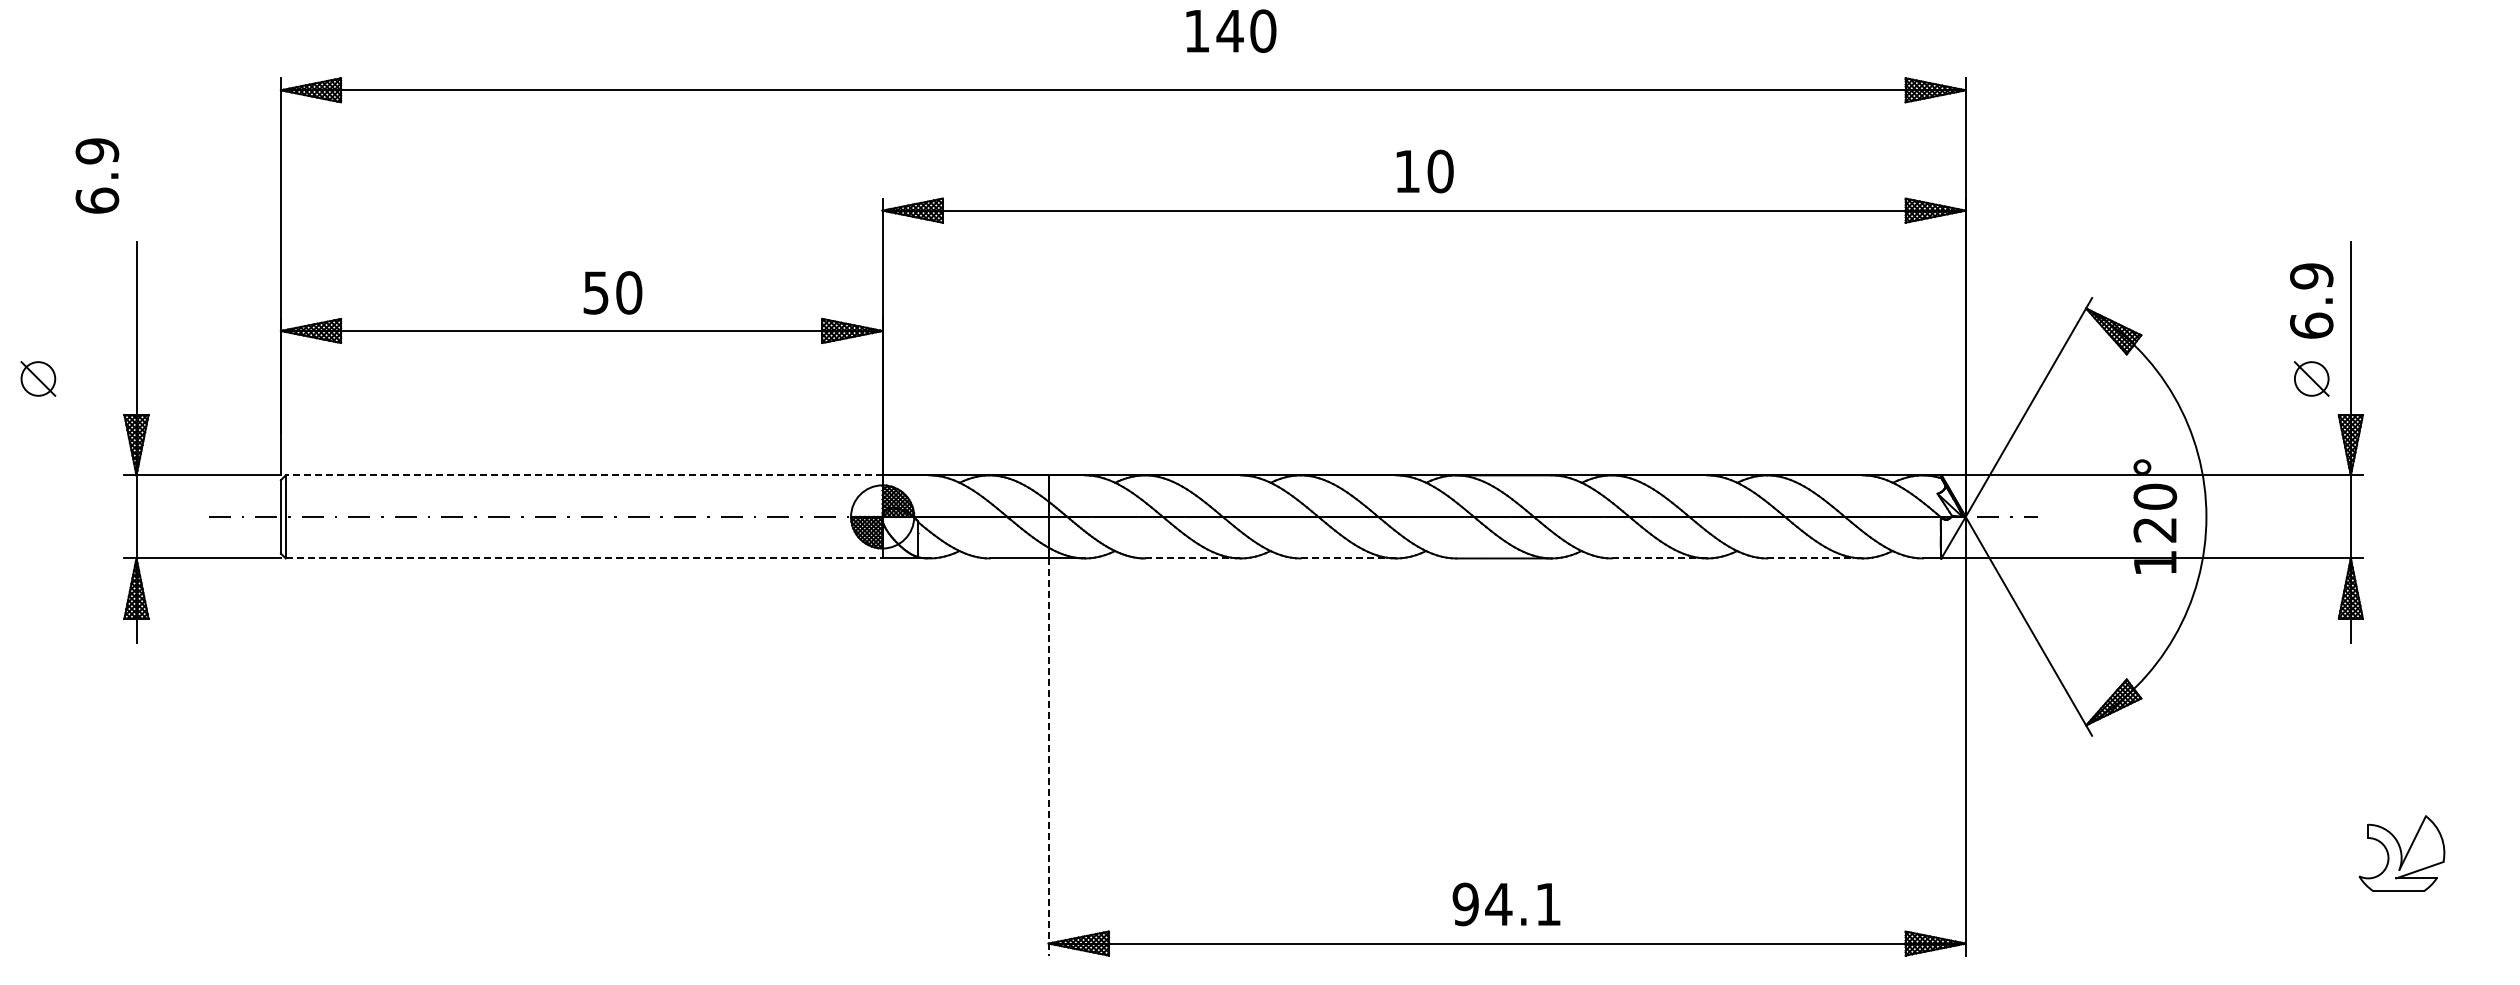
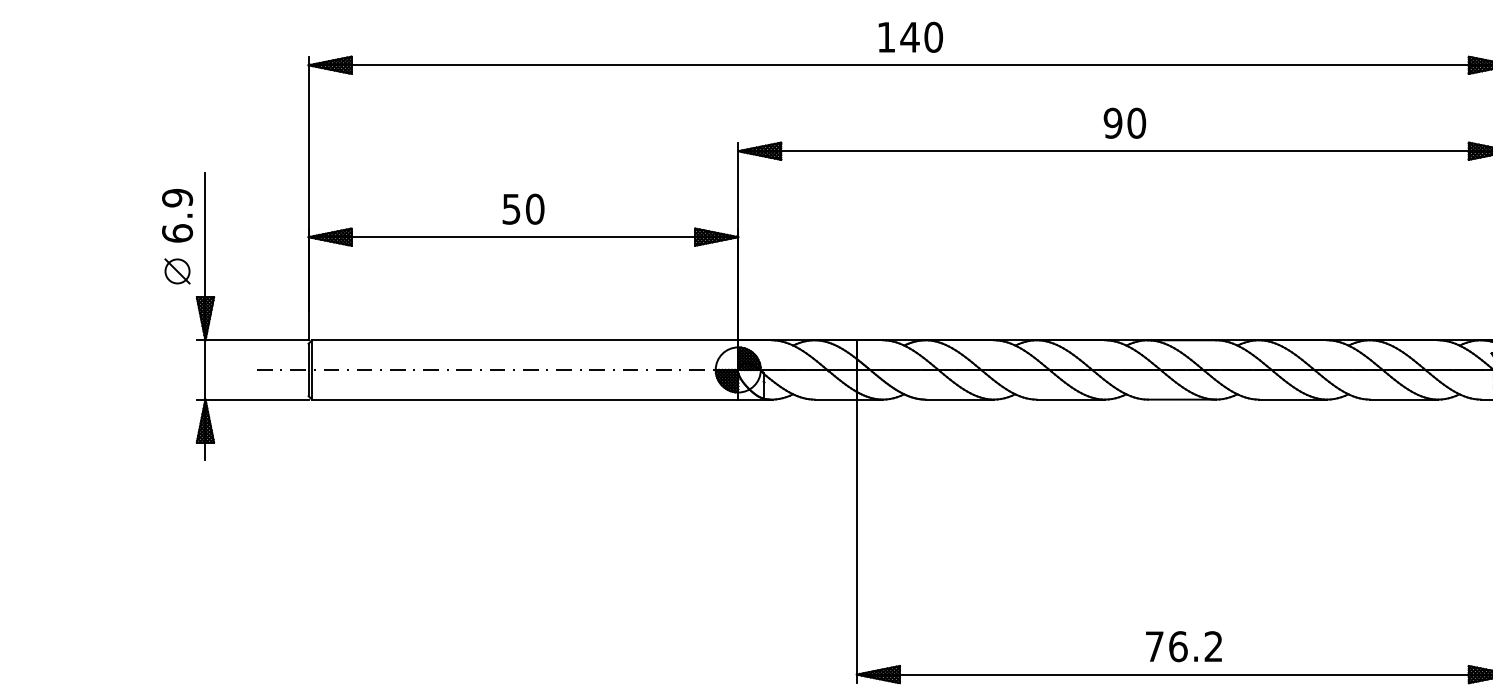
text: (1231, 30) -> (910, 36), moved
text: (1407, 171) -> (1113, 123), 10 -> 90
text: (97, 175) -> (177, 215), moved
text: (612, 292) -> (523, 208), moved
part: (38, 378) -> (177, 271), moved
line: (583, 475) -> (524, 340), dashed -> solid
line: (584, 558) -> (525, 399), dashed -> solid
line: (1192, 558) -> (959, 399), dashed -> solid
line: (1348, 558) -> (1070, 399), dashed -> solid
line: (1659, 558) -> (1293, 399), dashed -> solid
line: (1815, 558) -> (1404, 399), dashed -> solid
line: (1048, 757) -> (856, 541), dashed -> solid
text: (1506, 904) -> (1183, 646), 94.1 -> 76.2

